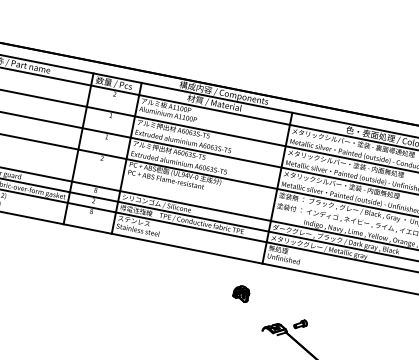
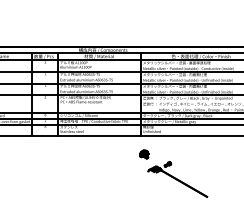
part: (241, 293) -> (144, 154), moved

